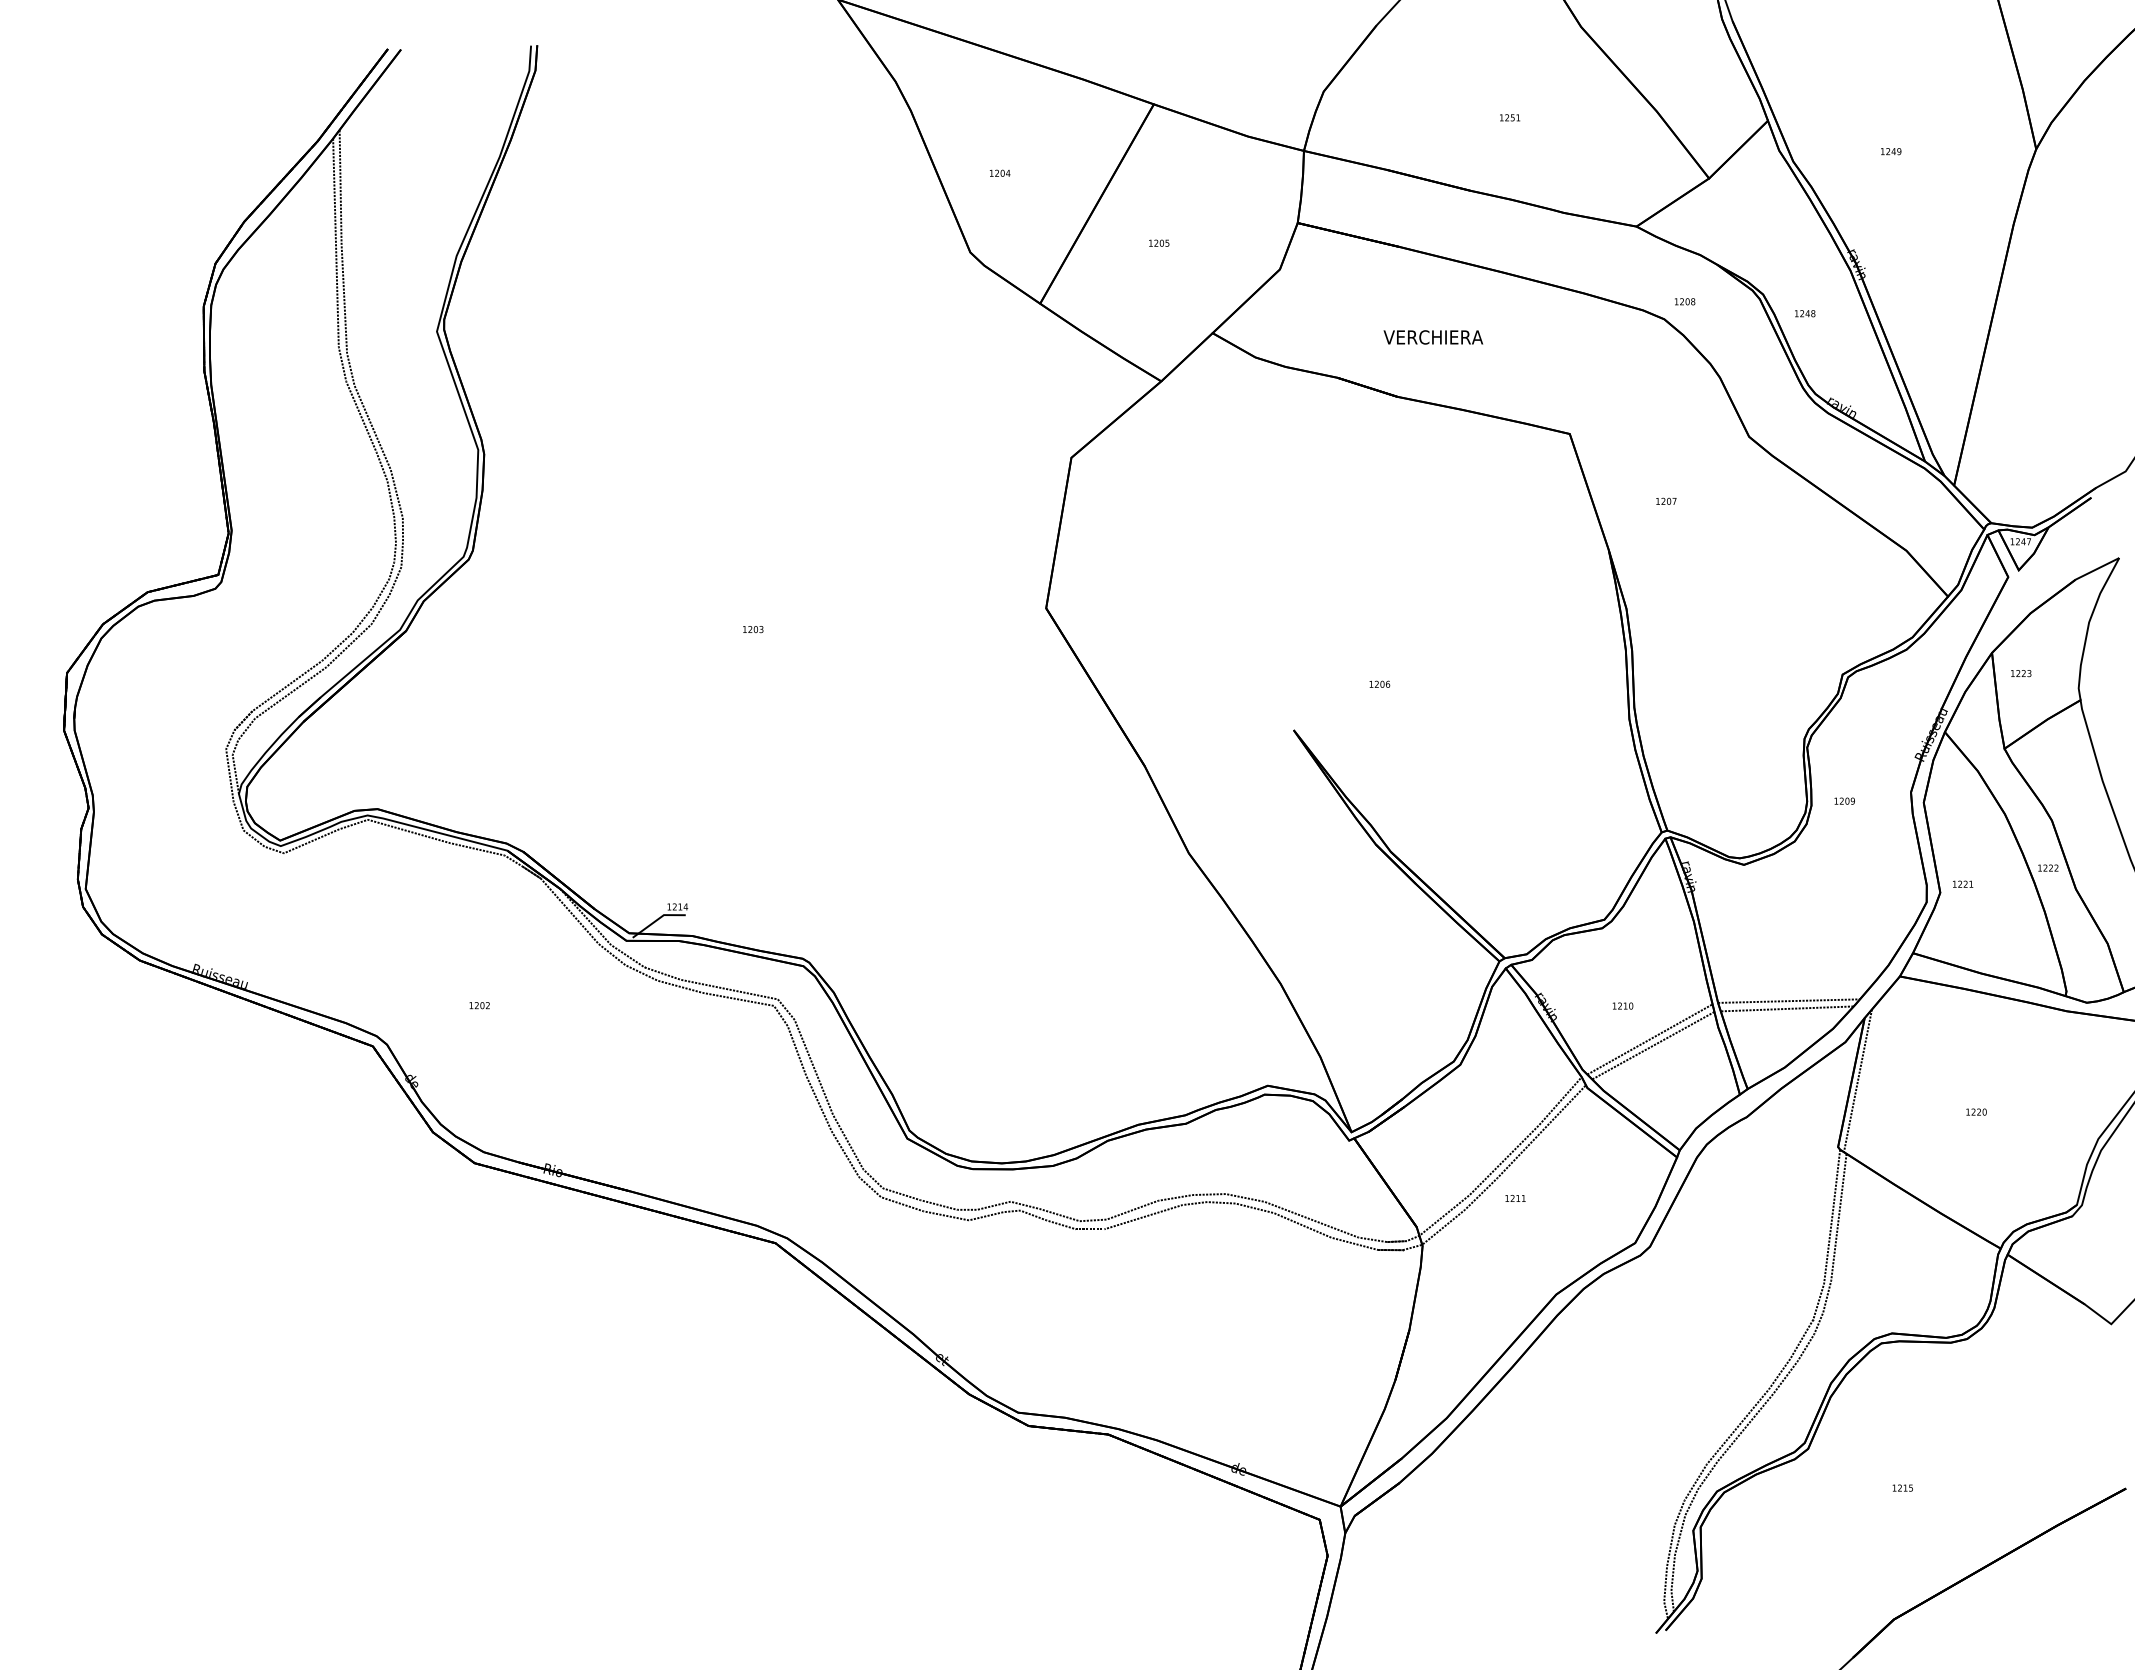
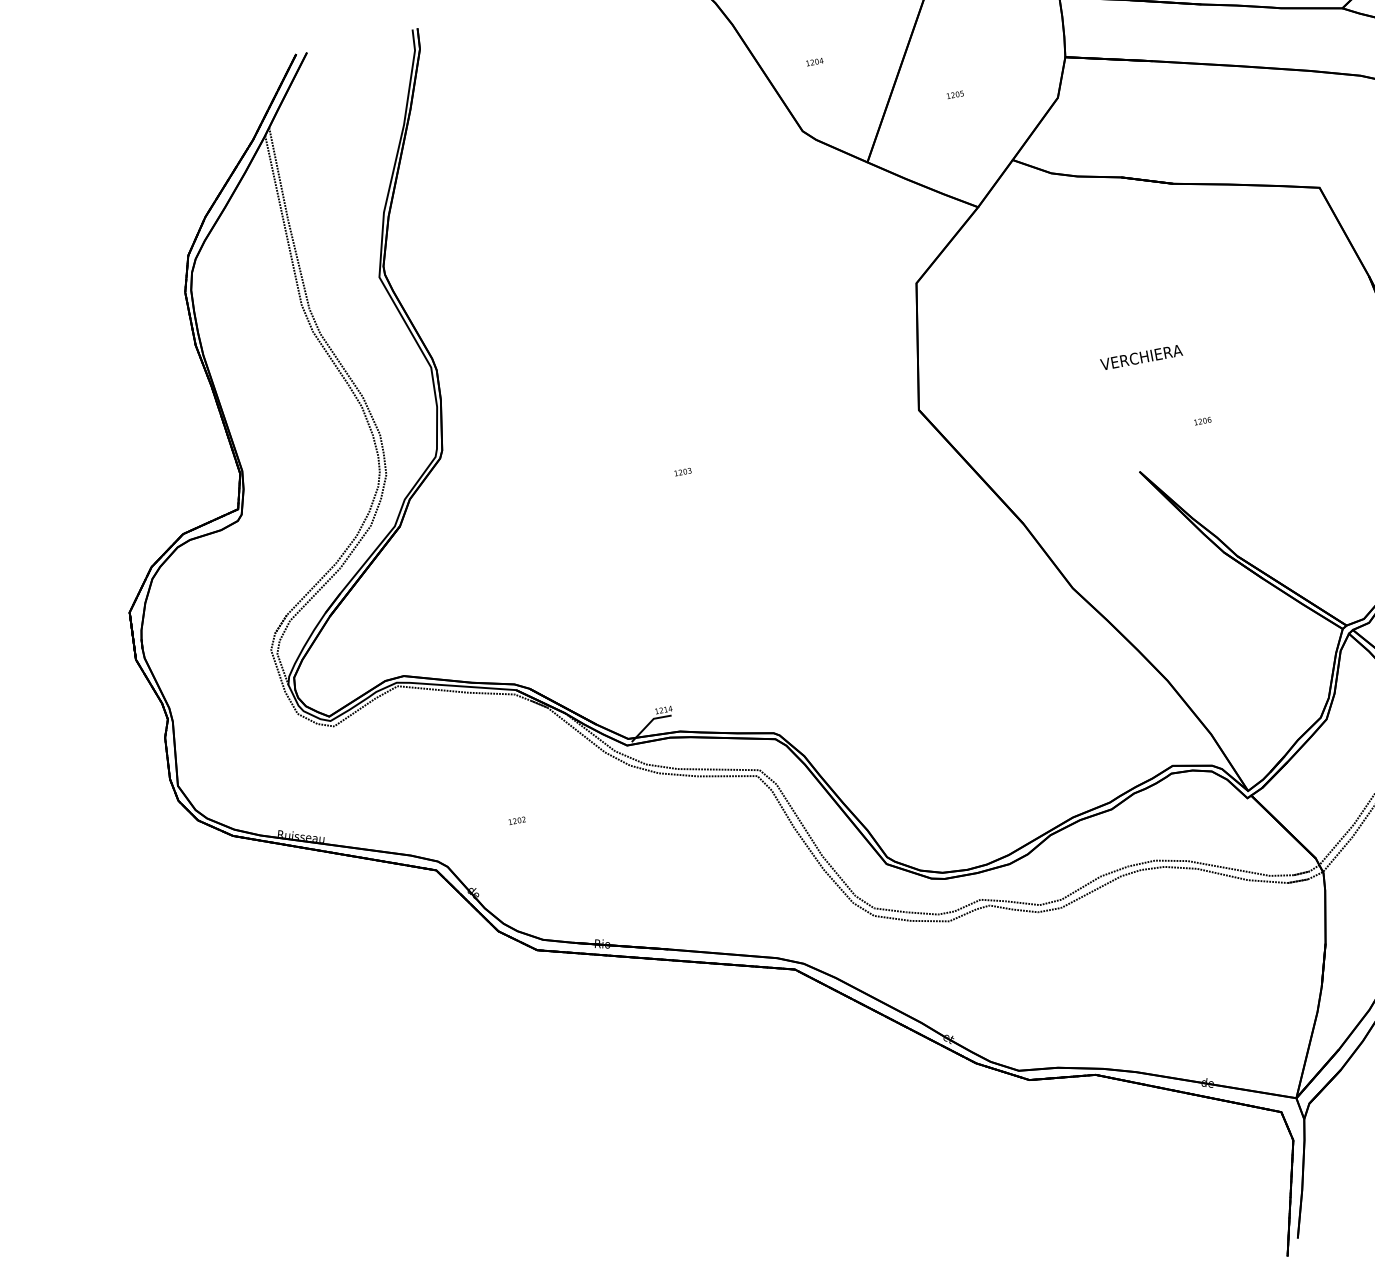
text: (1433, 337) -> (1141, 357), moved

